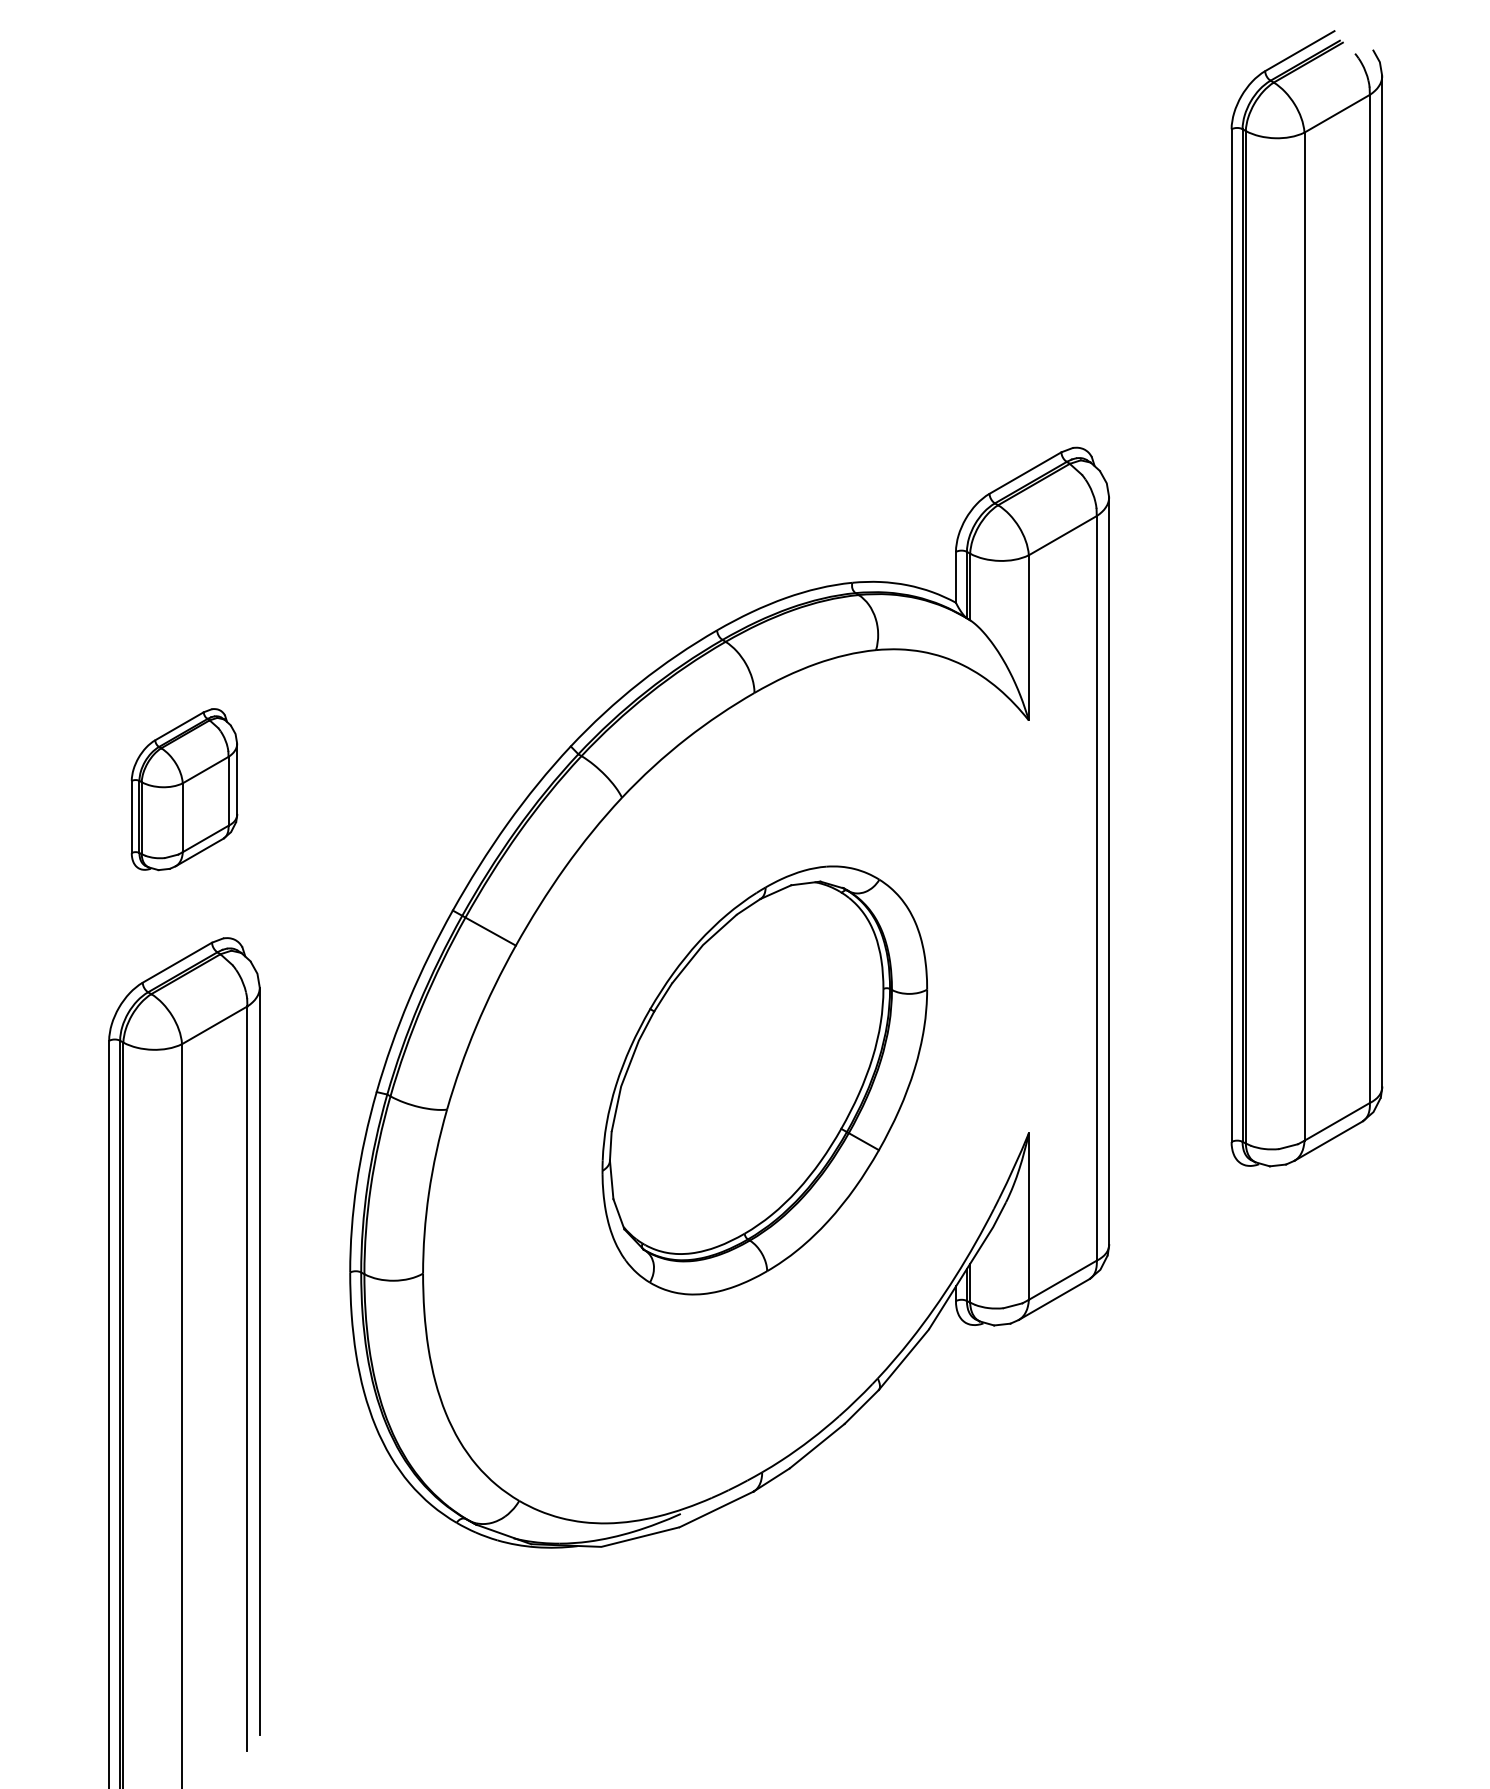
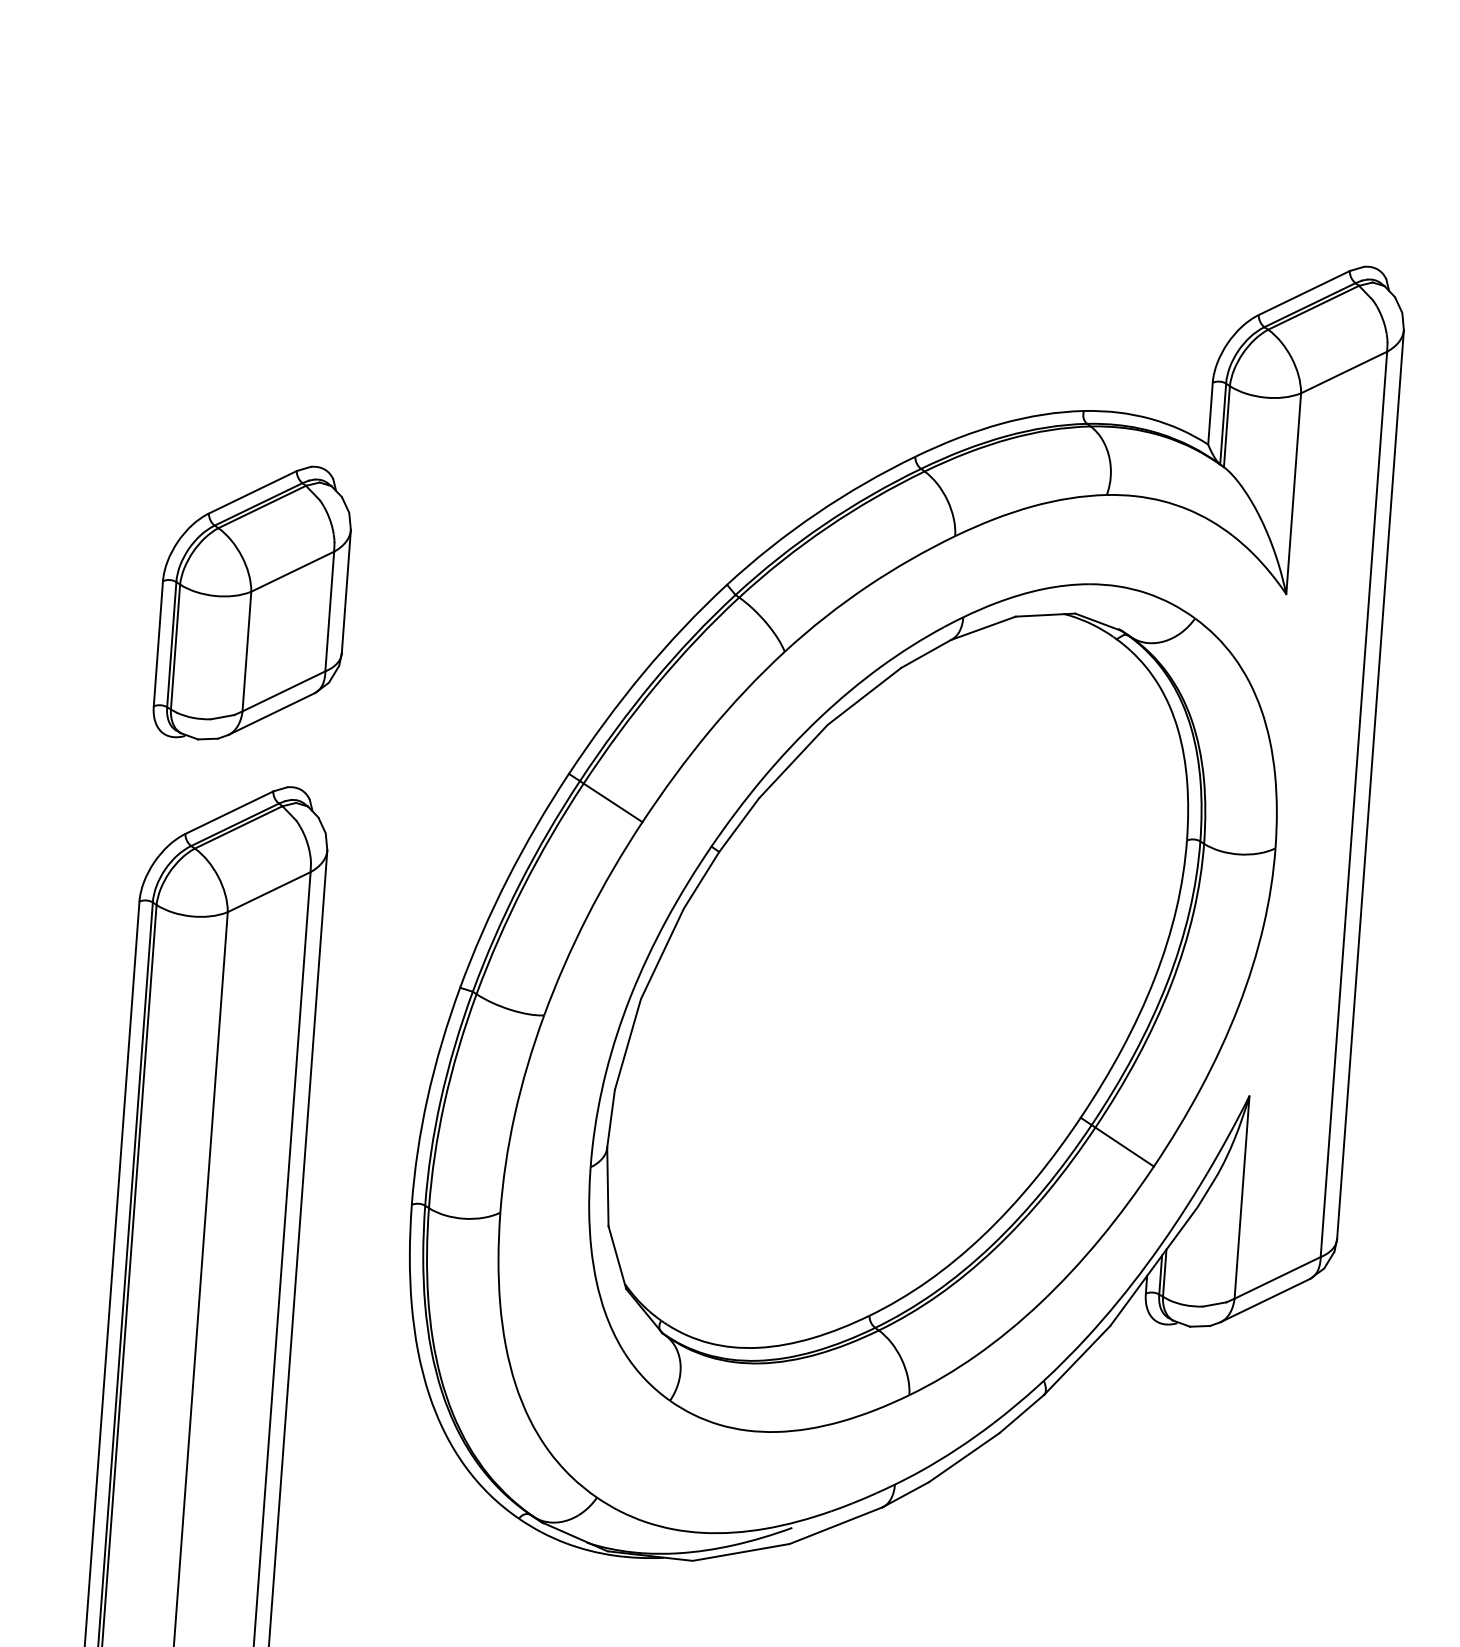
part: (184, 789) -> (253, 602), size x1.43
part: (764, 1080) -> (932, 1008), size x1.67

